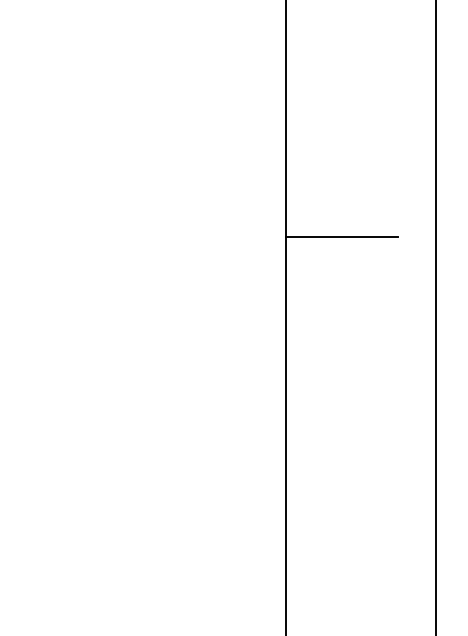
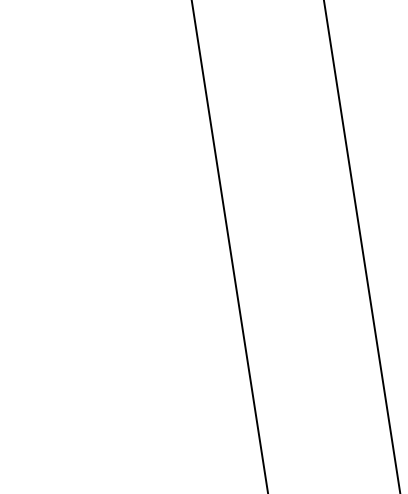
line: (341, 237) -> (275, 220), removed

